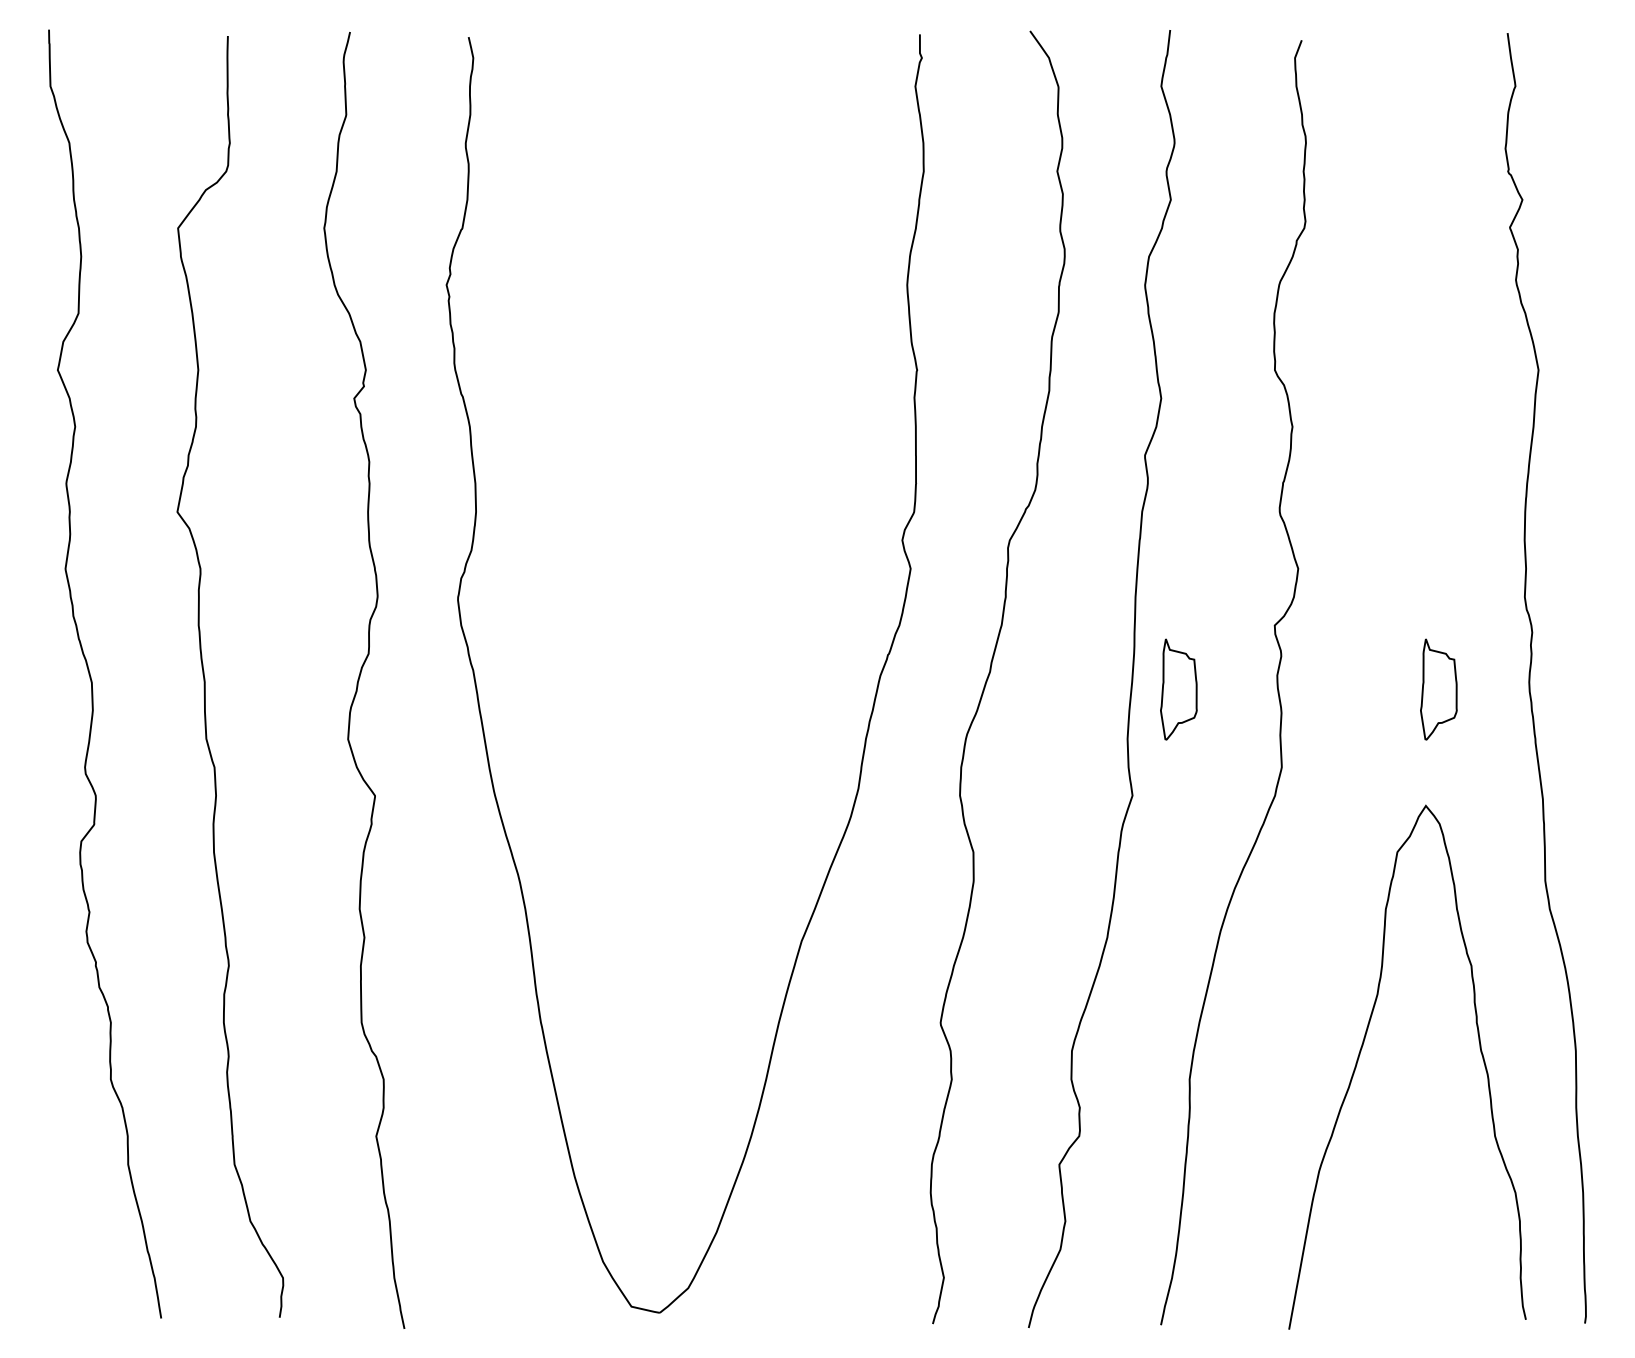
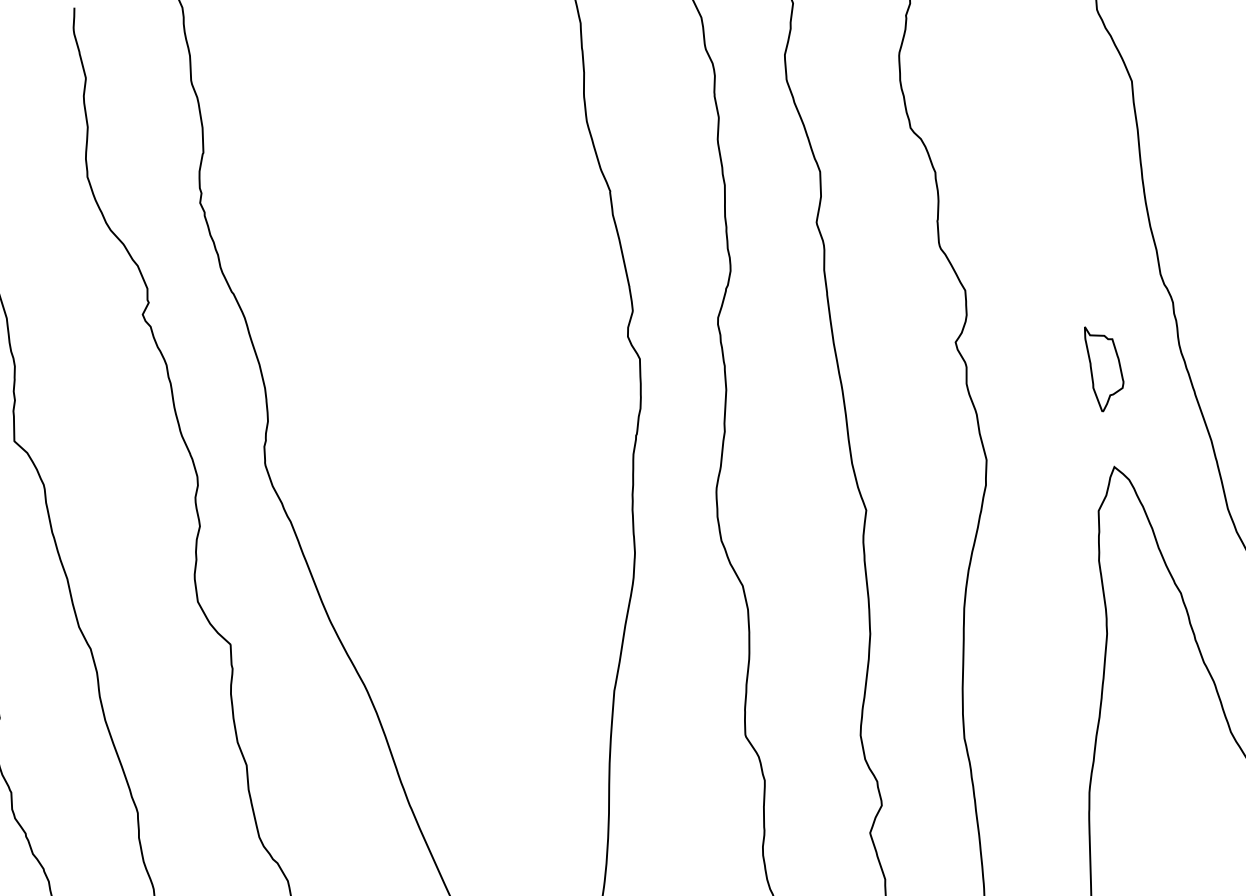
part: (1178, 689) -> (886, 413), removed

